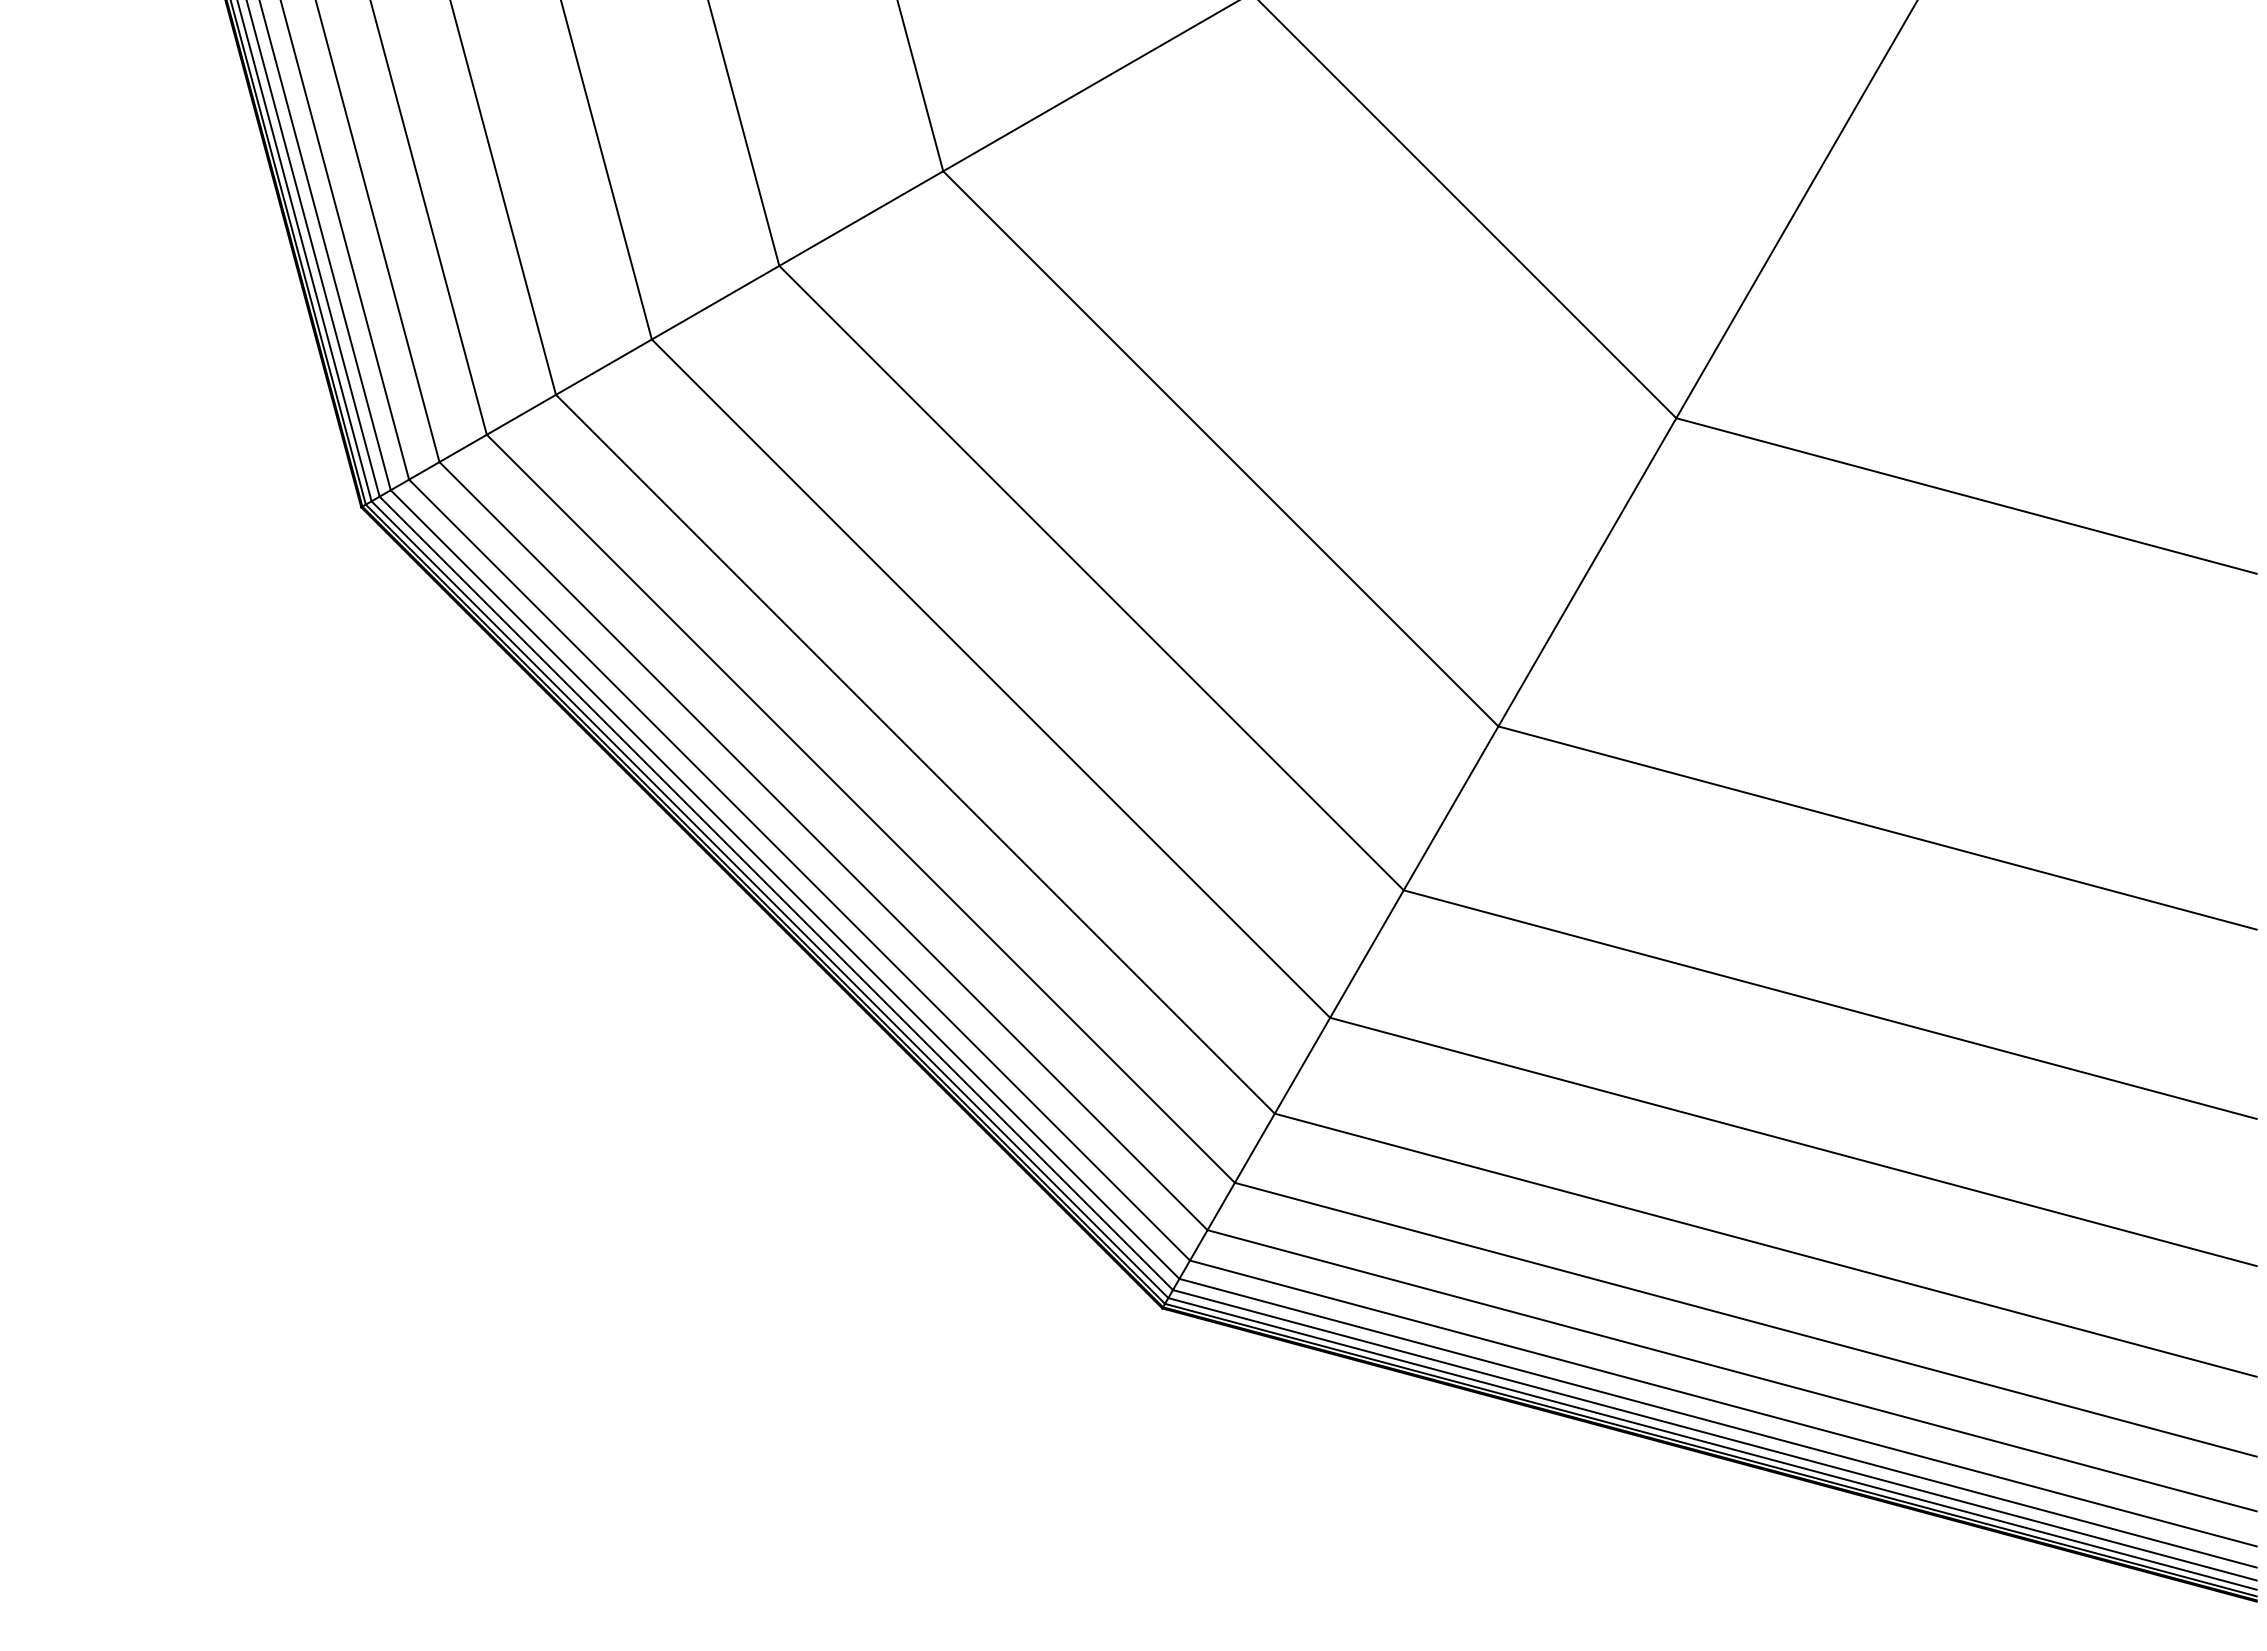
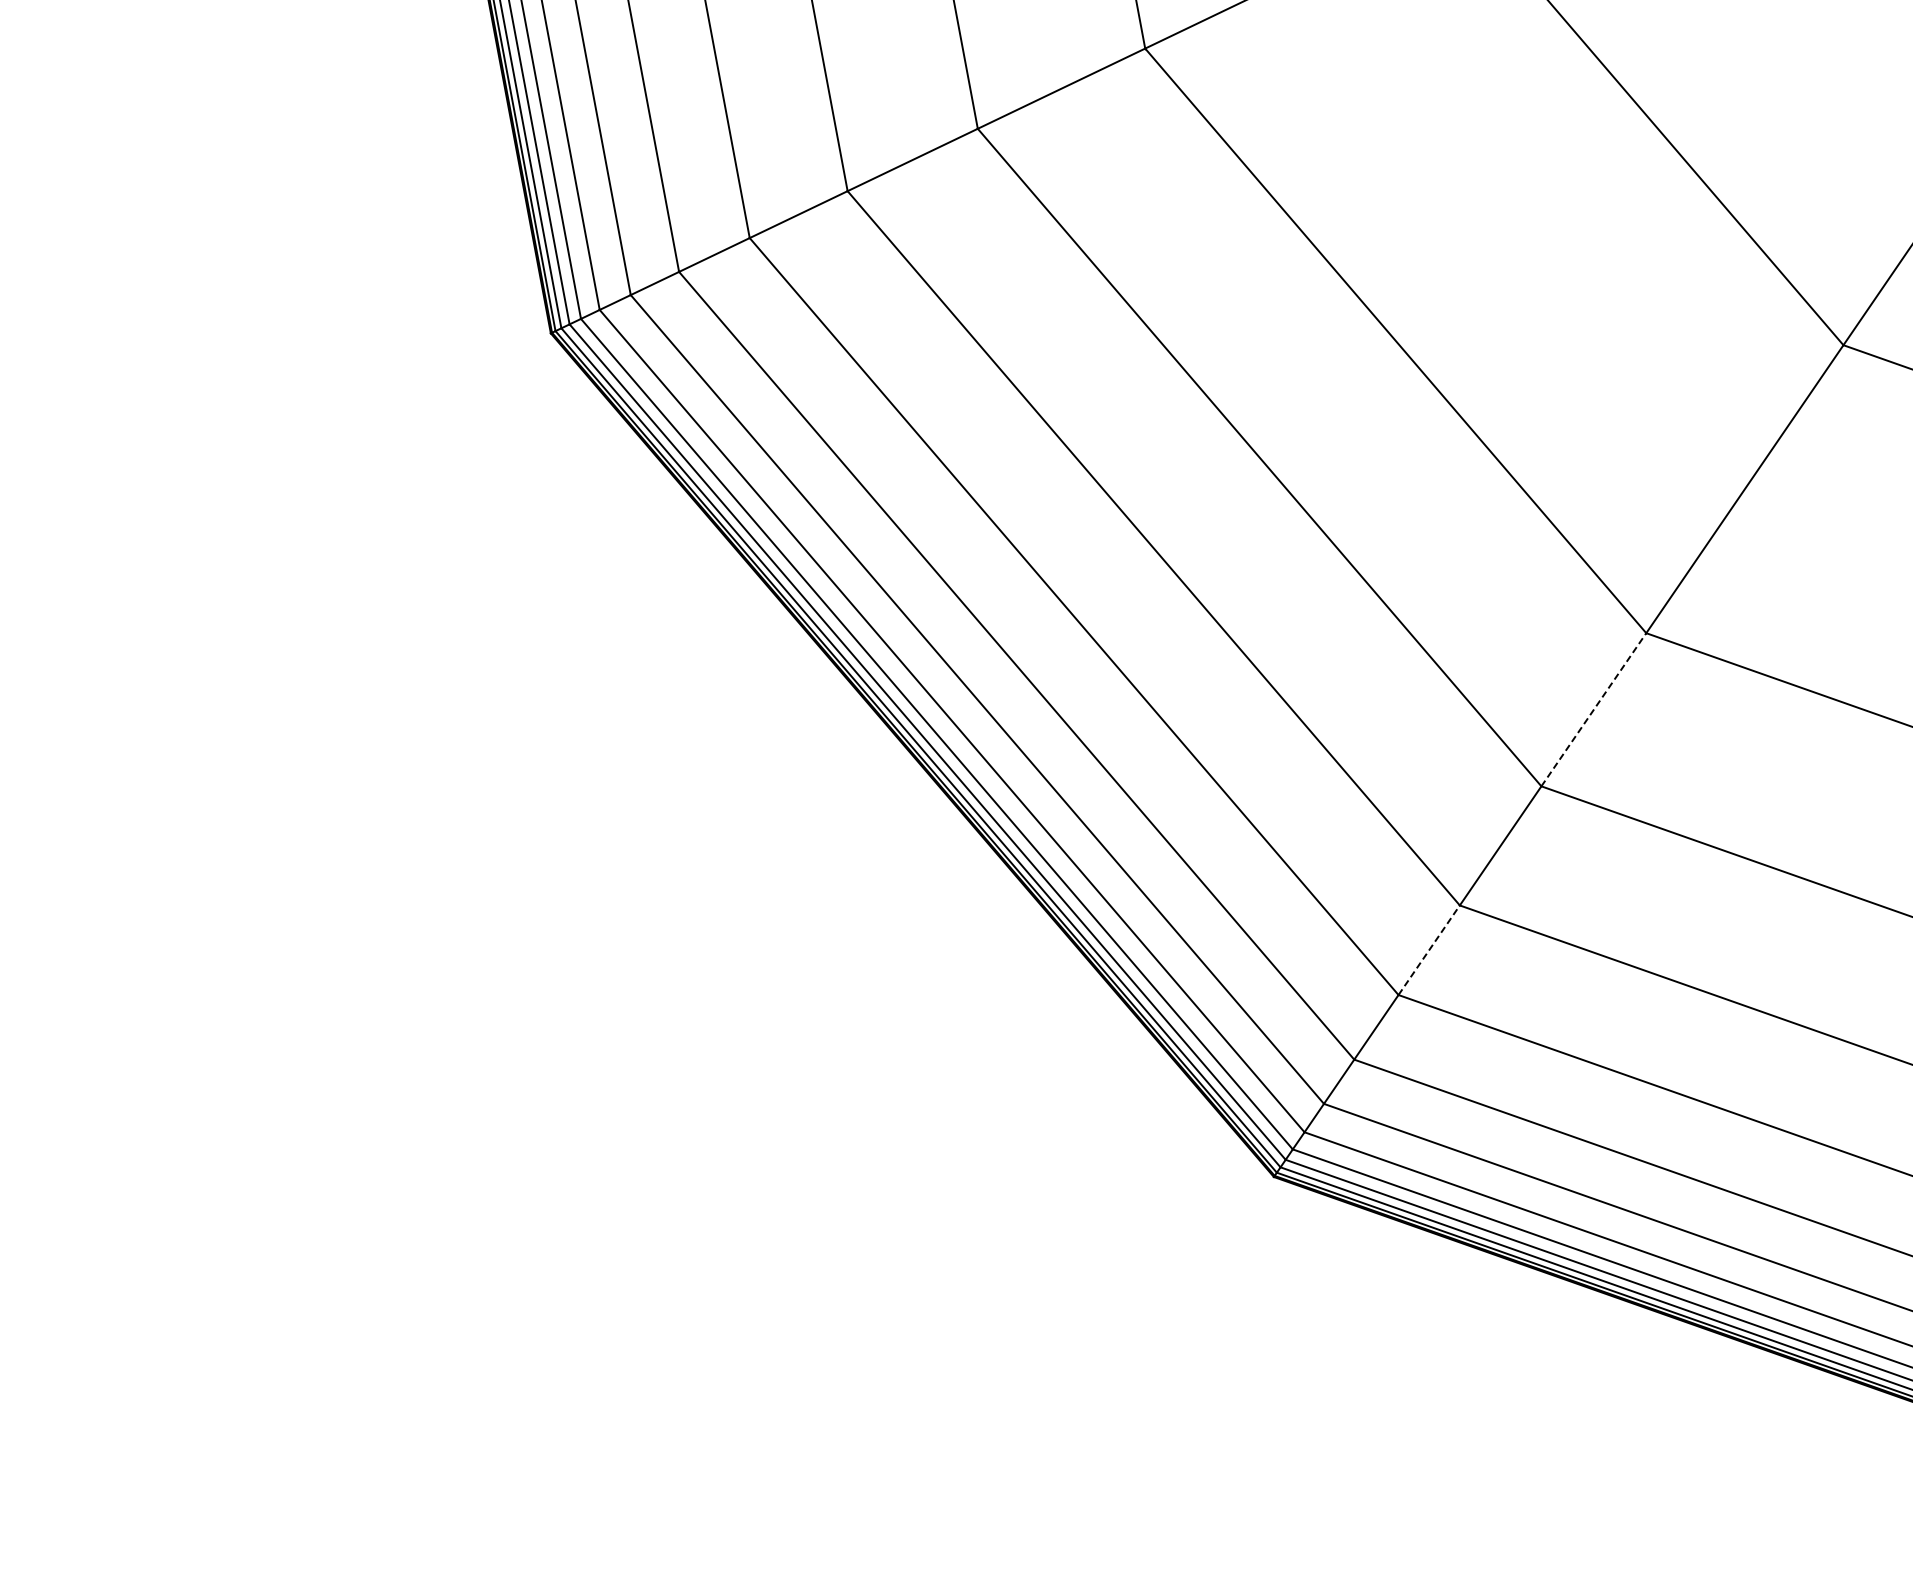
line: (1451, 808) -> (1594, 709), solid -> dashed
line: (1302, 1065) -> (1429, 949), solid -> dashed

